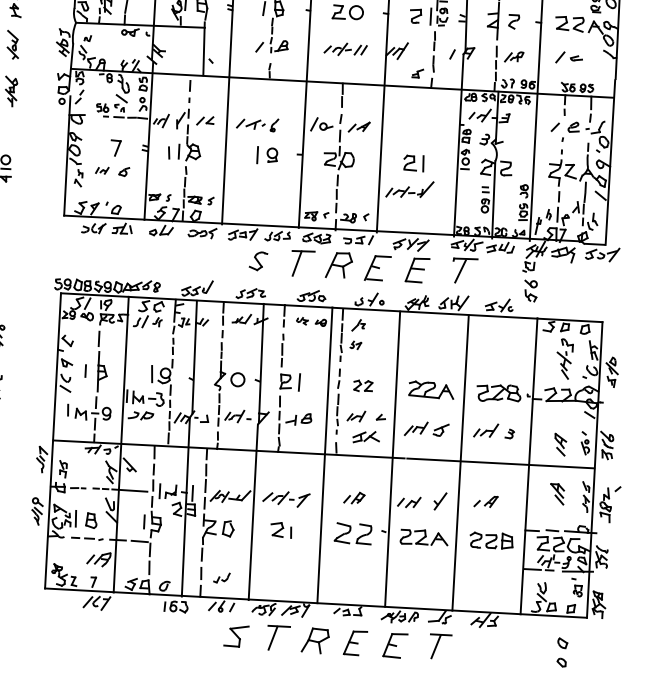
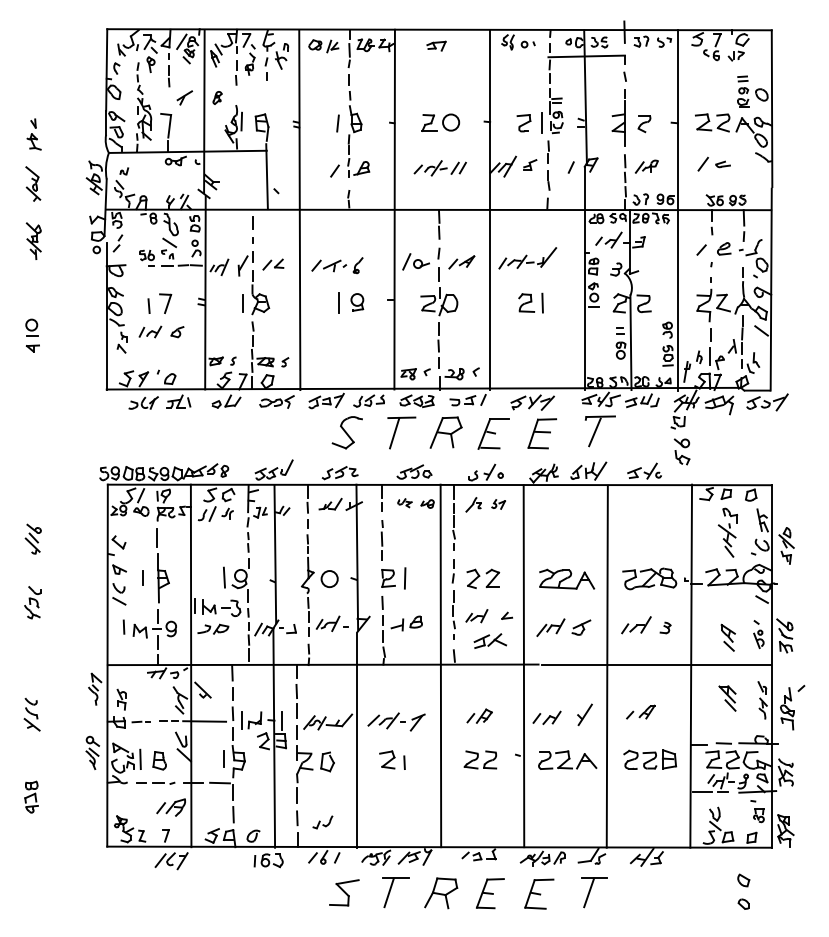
part: (418, 73) -> (530, 164), moved
line: (168, 152) -> (148, 305), moved
part: (102, 170) -> (150, 331), size x1.43
part: (409, 189) -> (527, 258), moved
part: (257, 260) -> (346, 432), size x1.43
part: (355, 345) -> (498, 504), moved
part: (363, 385) -> (483, 578), size x1.43
part: (353, 533) -> (480, 759), size x0.71

